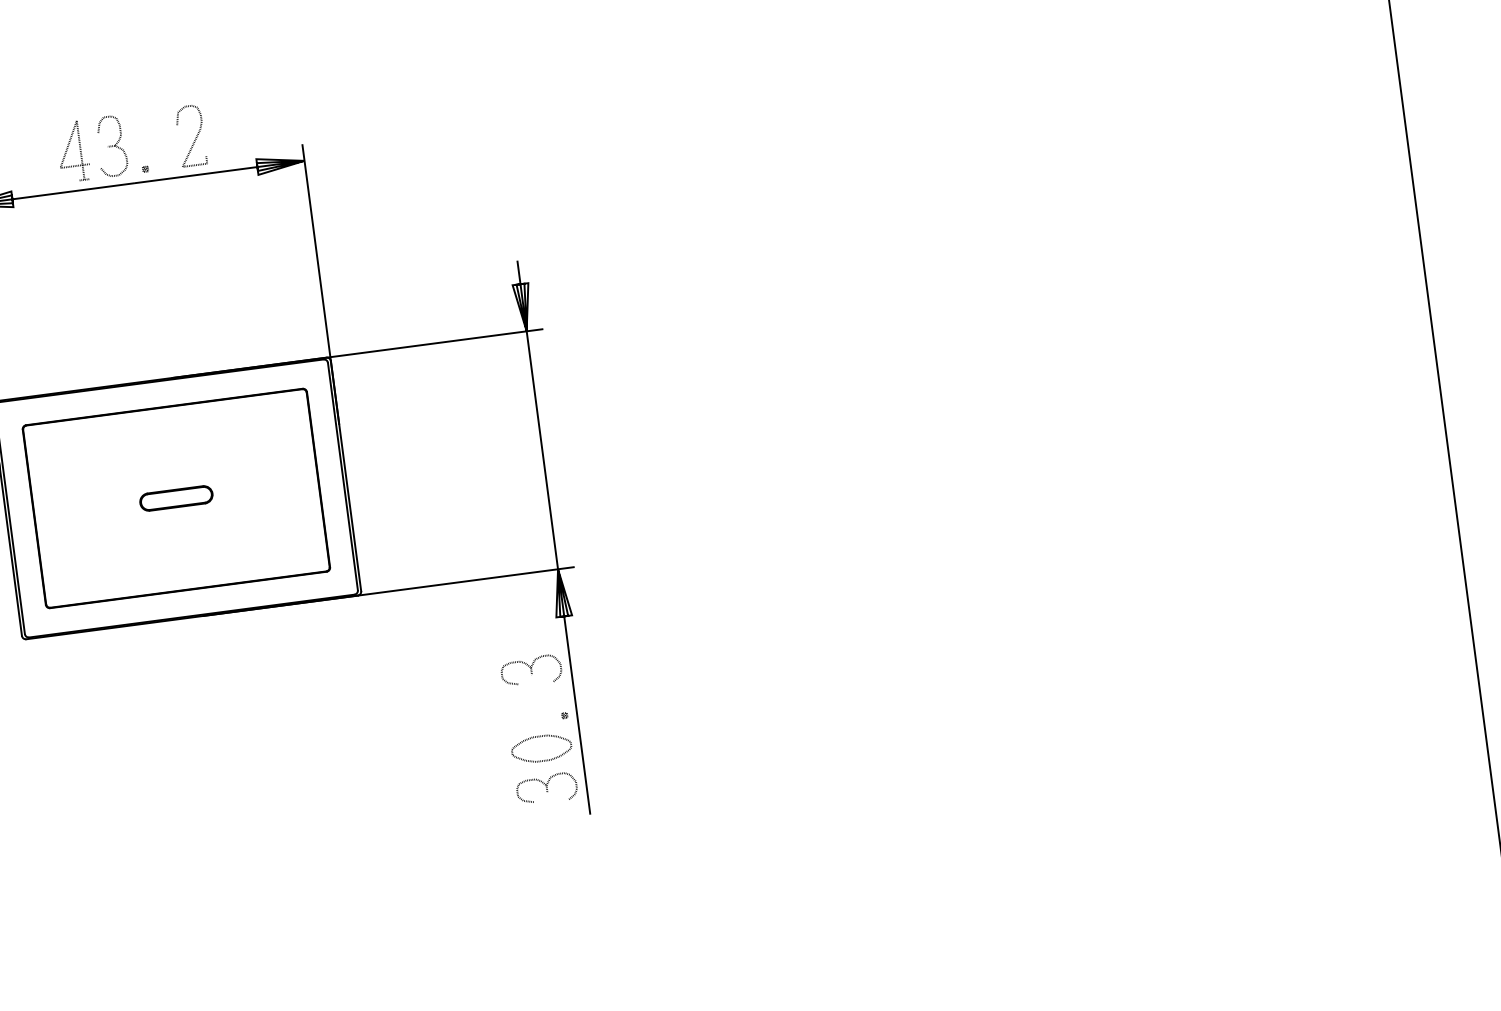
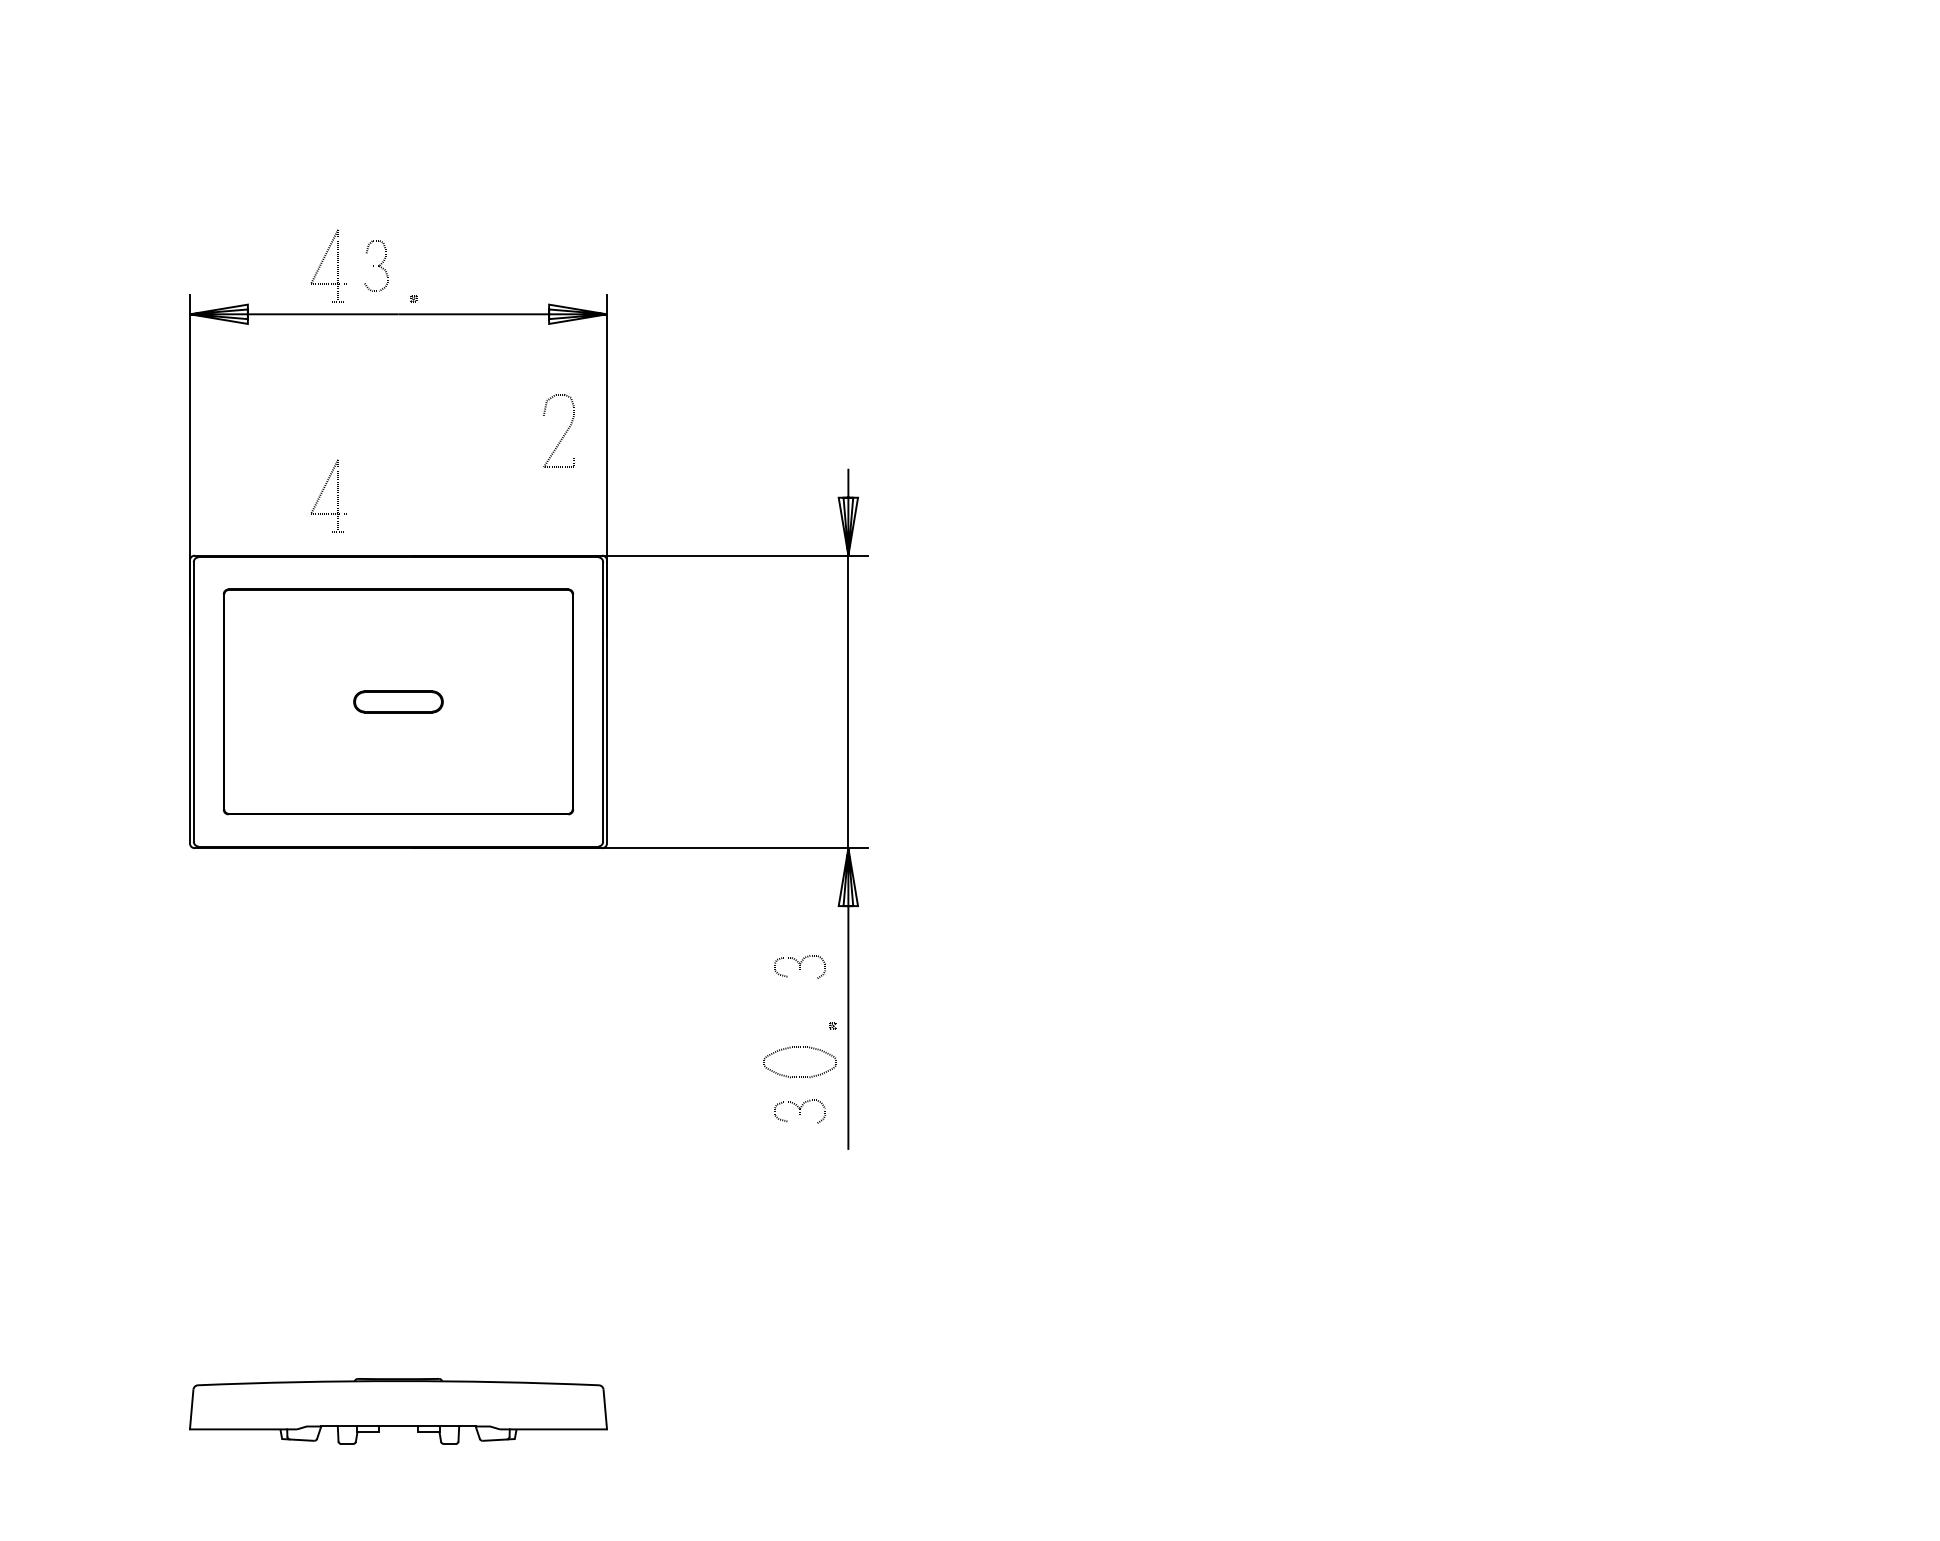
curve: (195, 137) -> (564, 433), moved
part: (111, 145) -> (376, 265), size x0.7
part: (92, 337) -> (322, 493), added
part: (530, 670) -> (799, 966), size x0.7
part: (546, 788) -> (799, 1111), size x0.7

